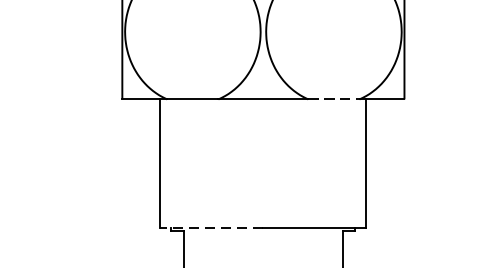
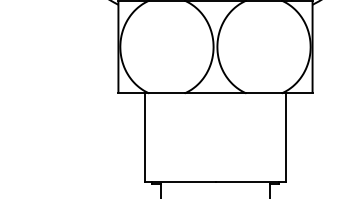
line: (334, 99) -> (264, 93), dashed -> solid
line: (211, 228) -> (179, 182), dashed -> solid

